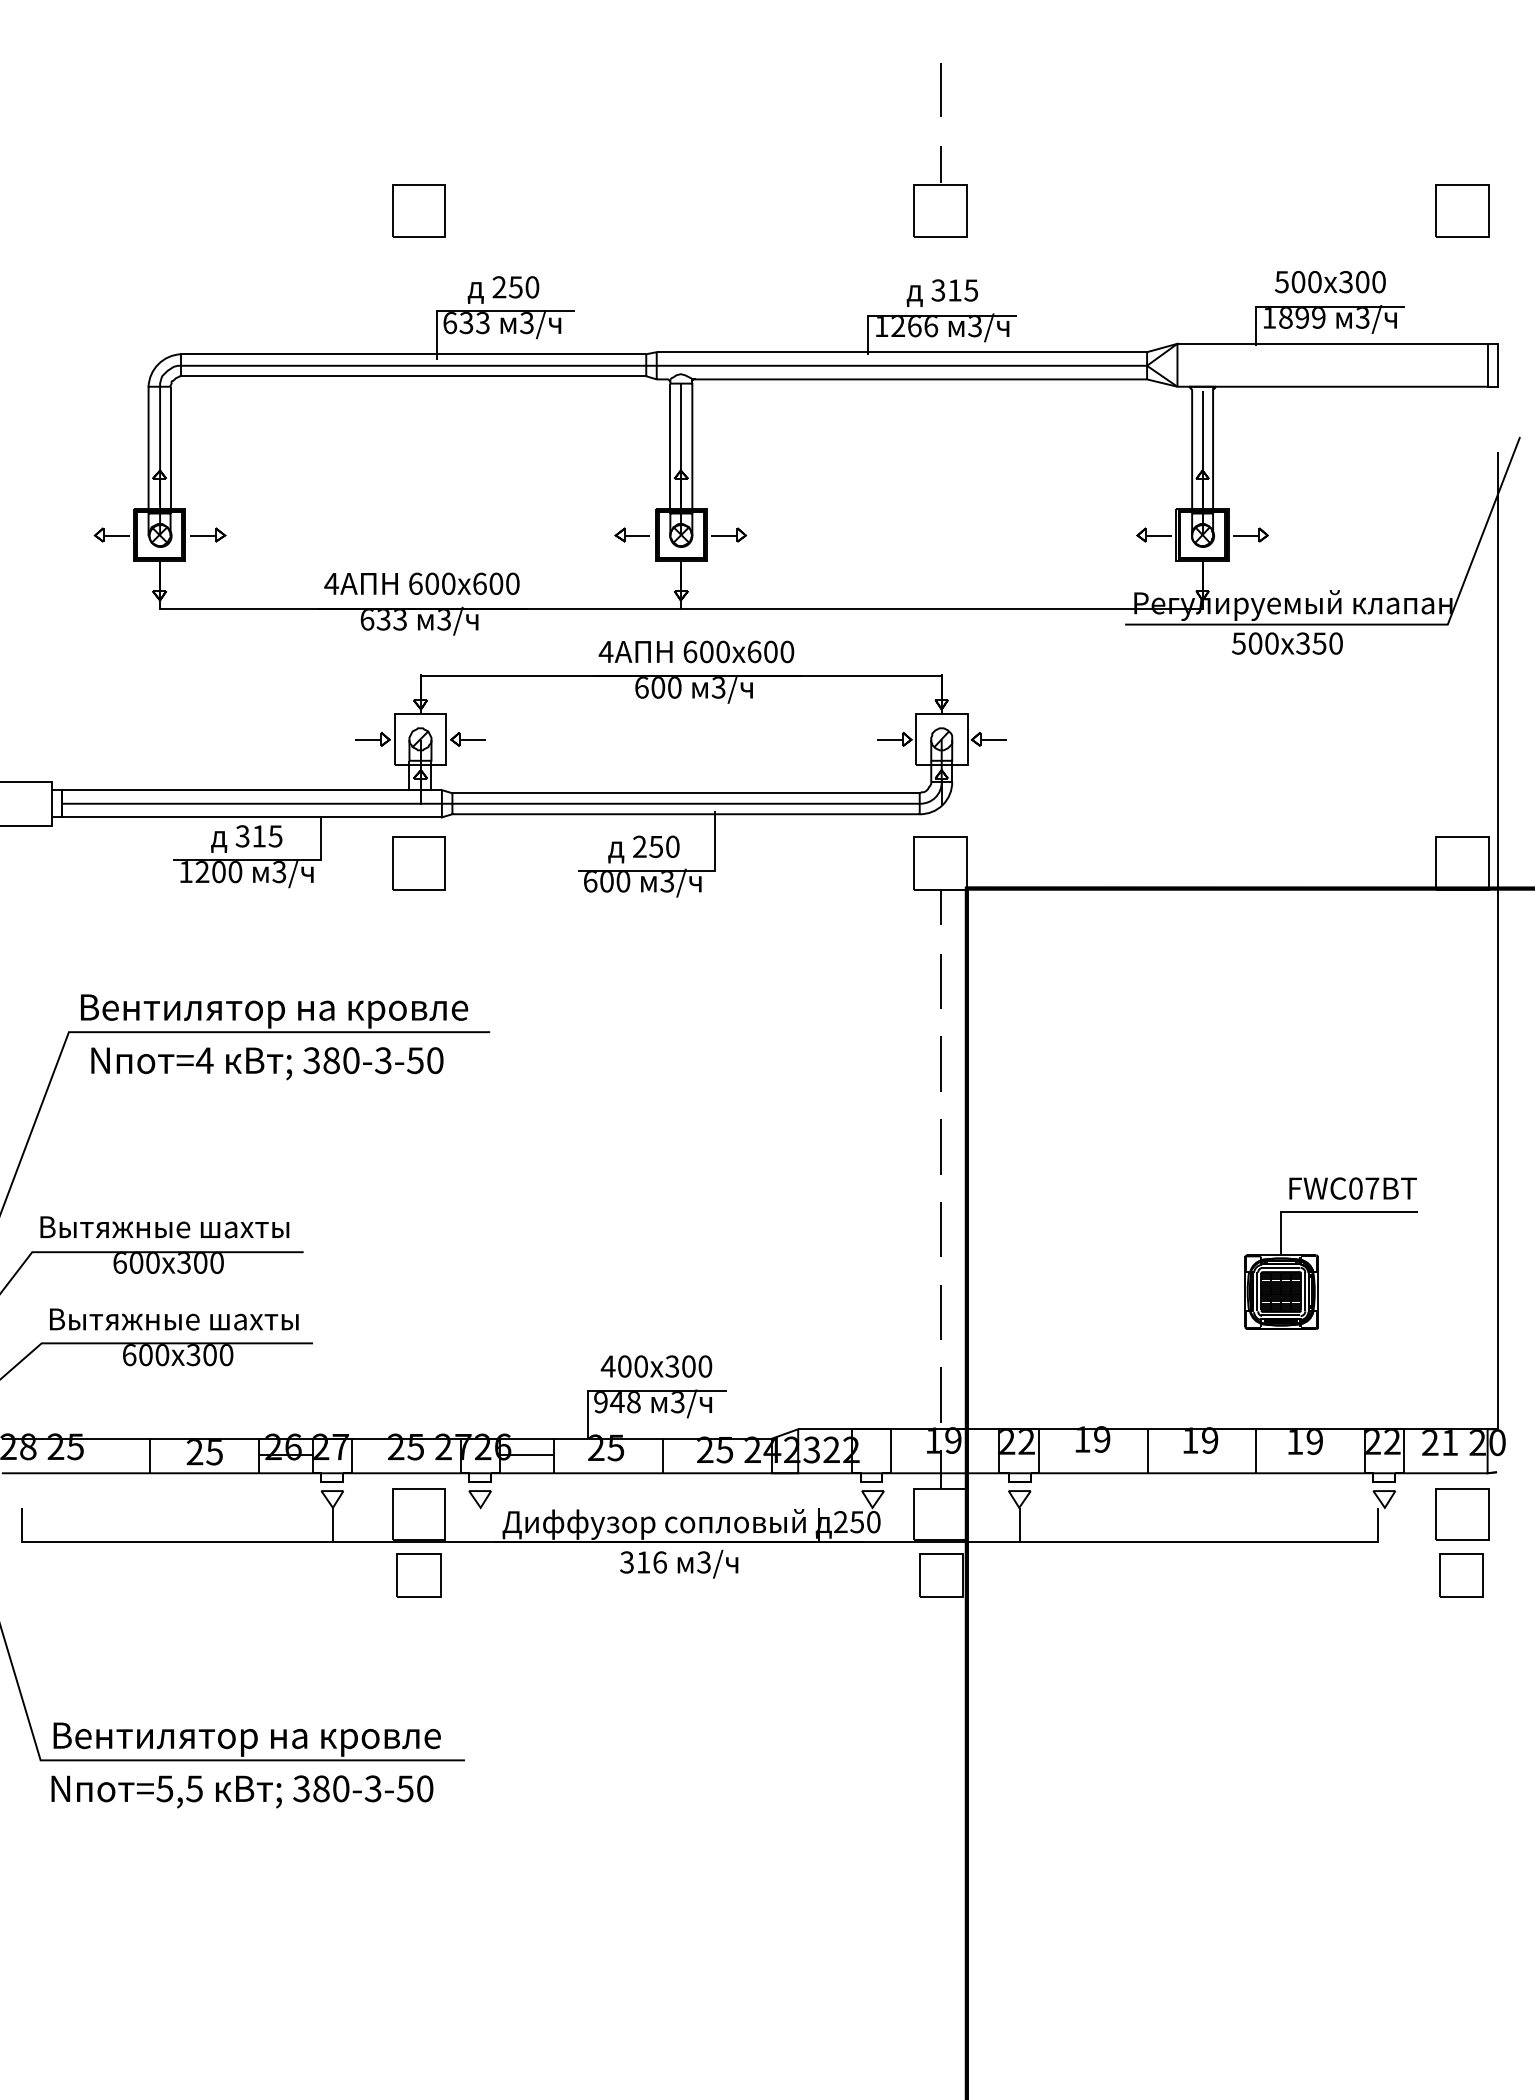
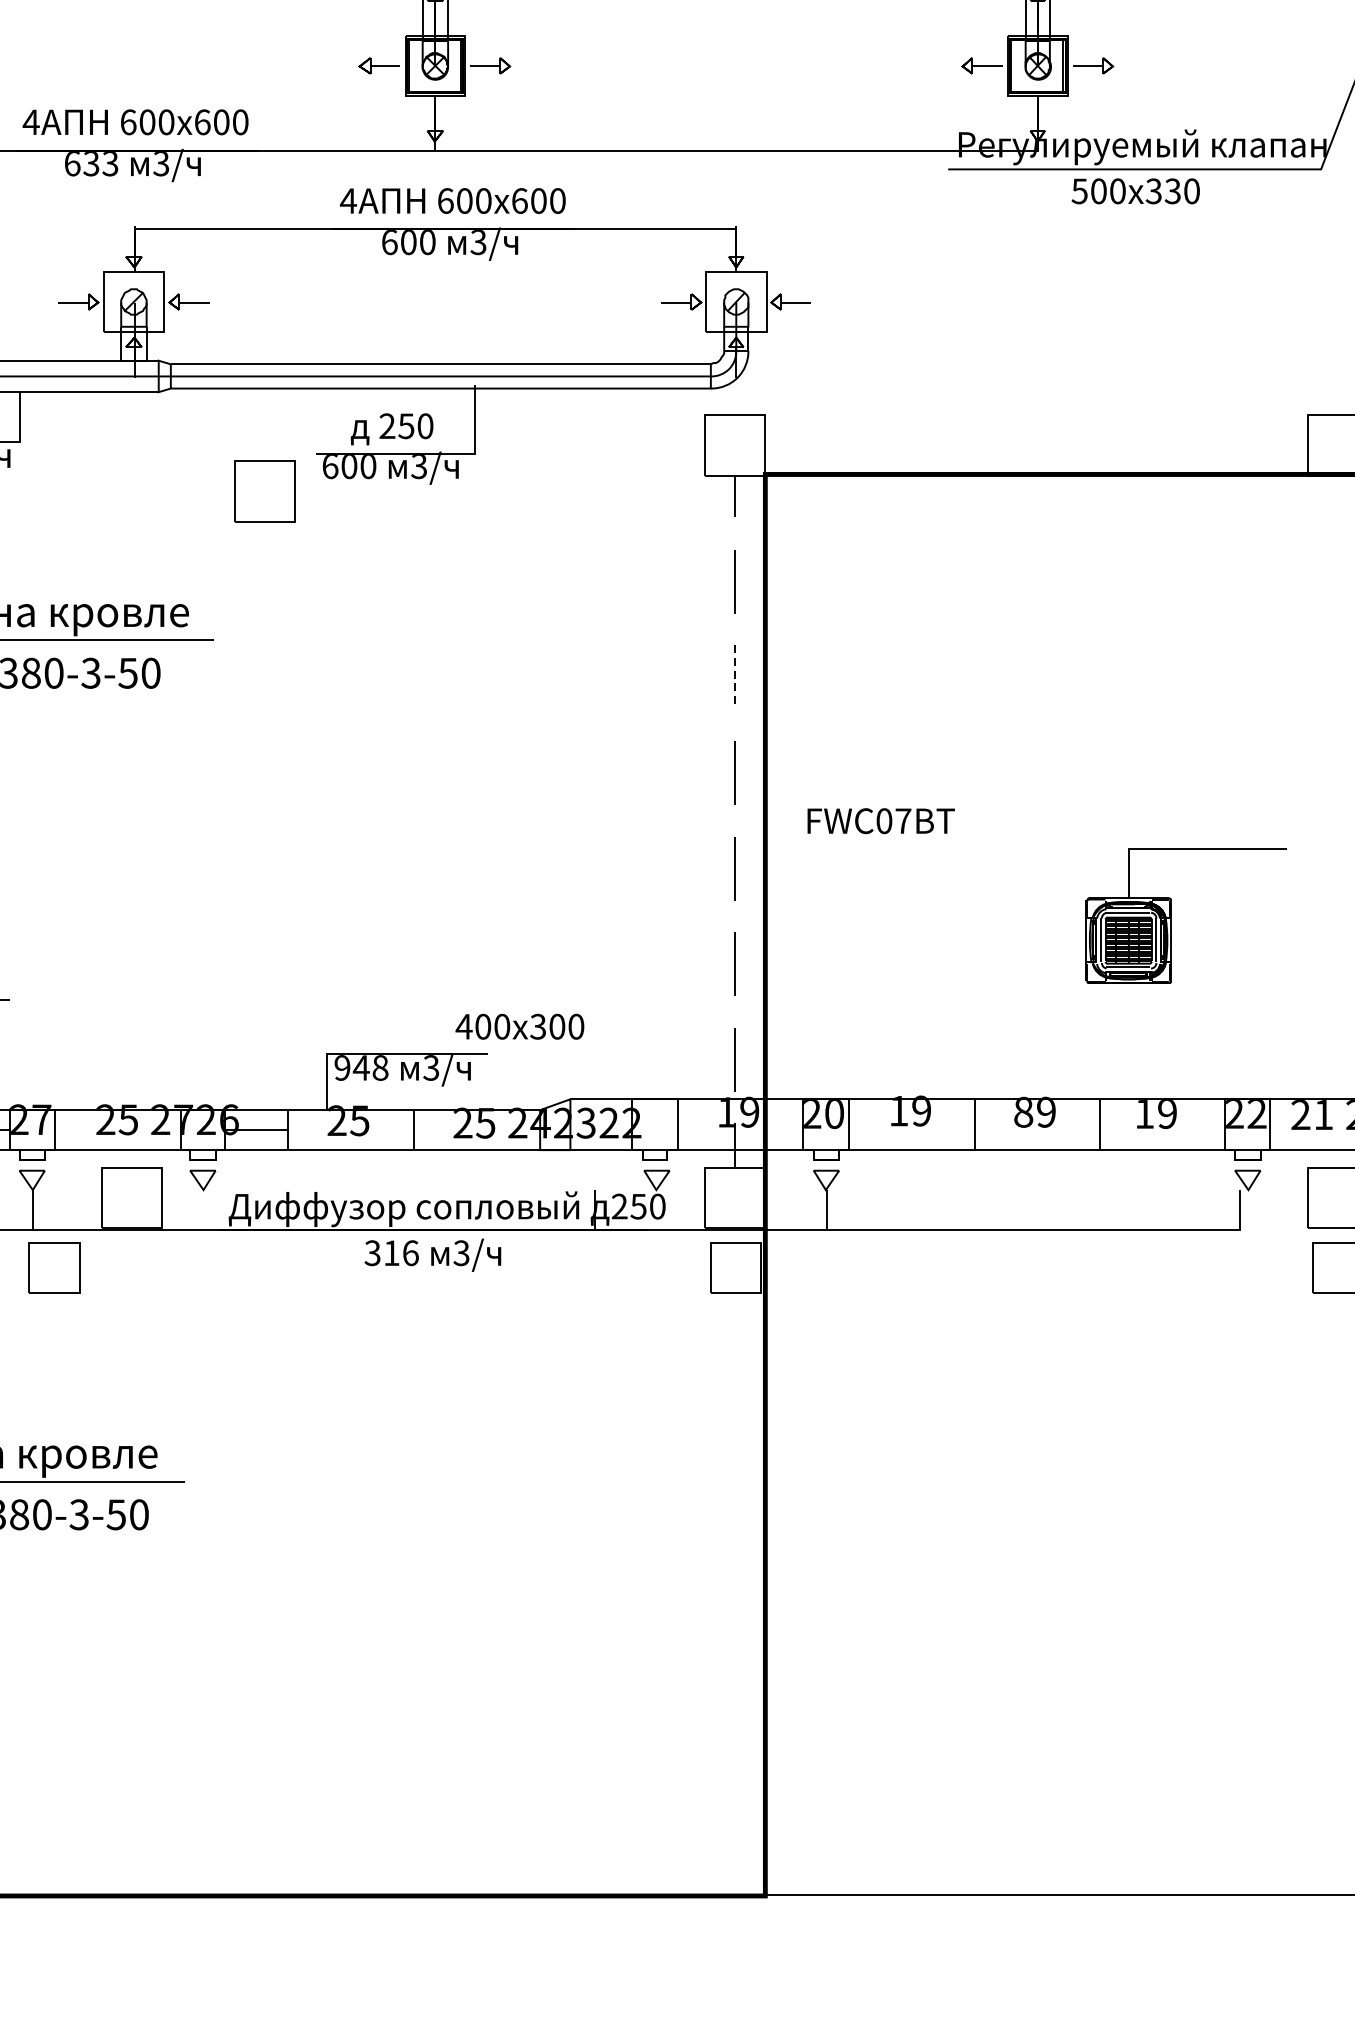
text: (1319, 643) -> (1172, 191), 350 -> 330
part: (418, 863) -> (264, 491), moved
line: (940, 1064) -> (734, 677), solid -> dashed
text: (1352, 1188) -> (880, 821), moved
text: (656, 1366) -> (519, 1026), moved
text: (1190, 1440) -> (1023, 1112), 19 -> 89
text: (1026, 1442) -> (834, 1114), 22 -> 20
part: (418, 1575) -> (54, 1268), moved

